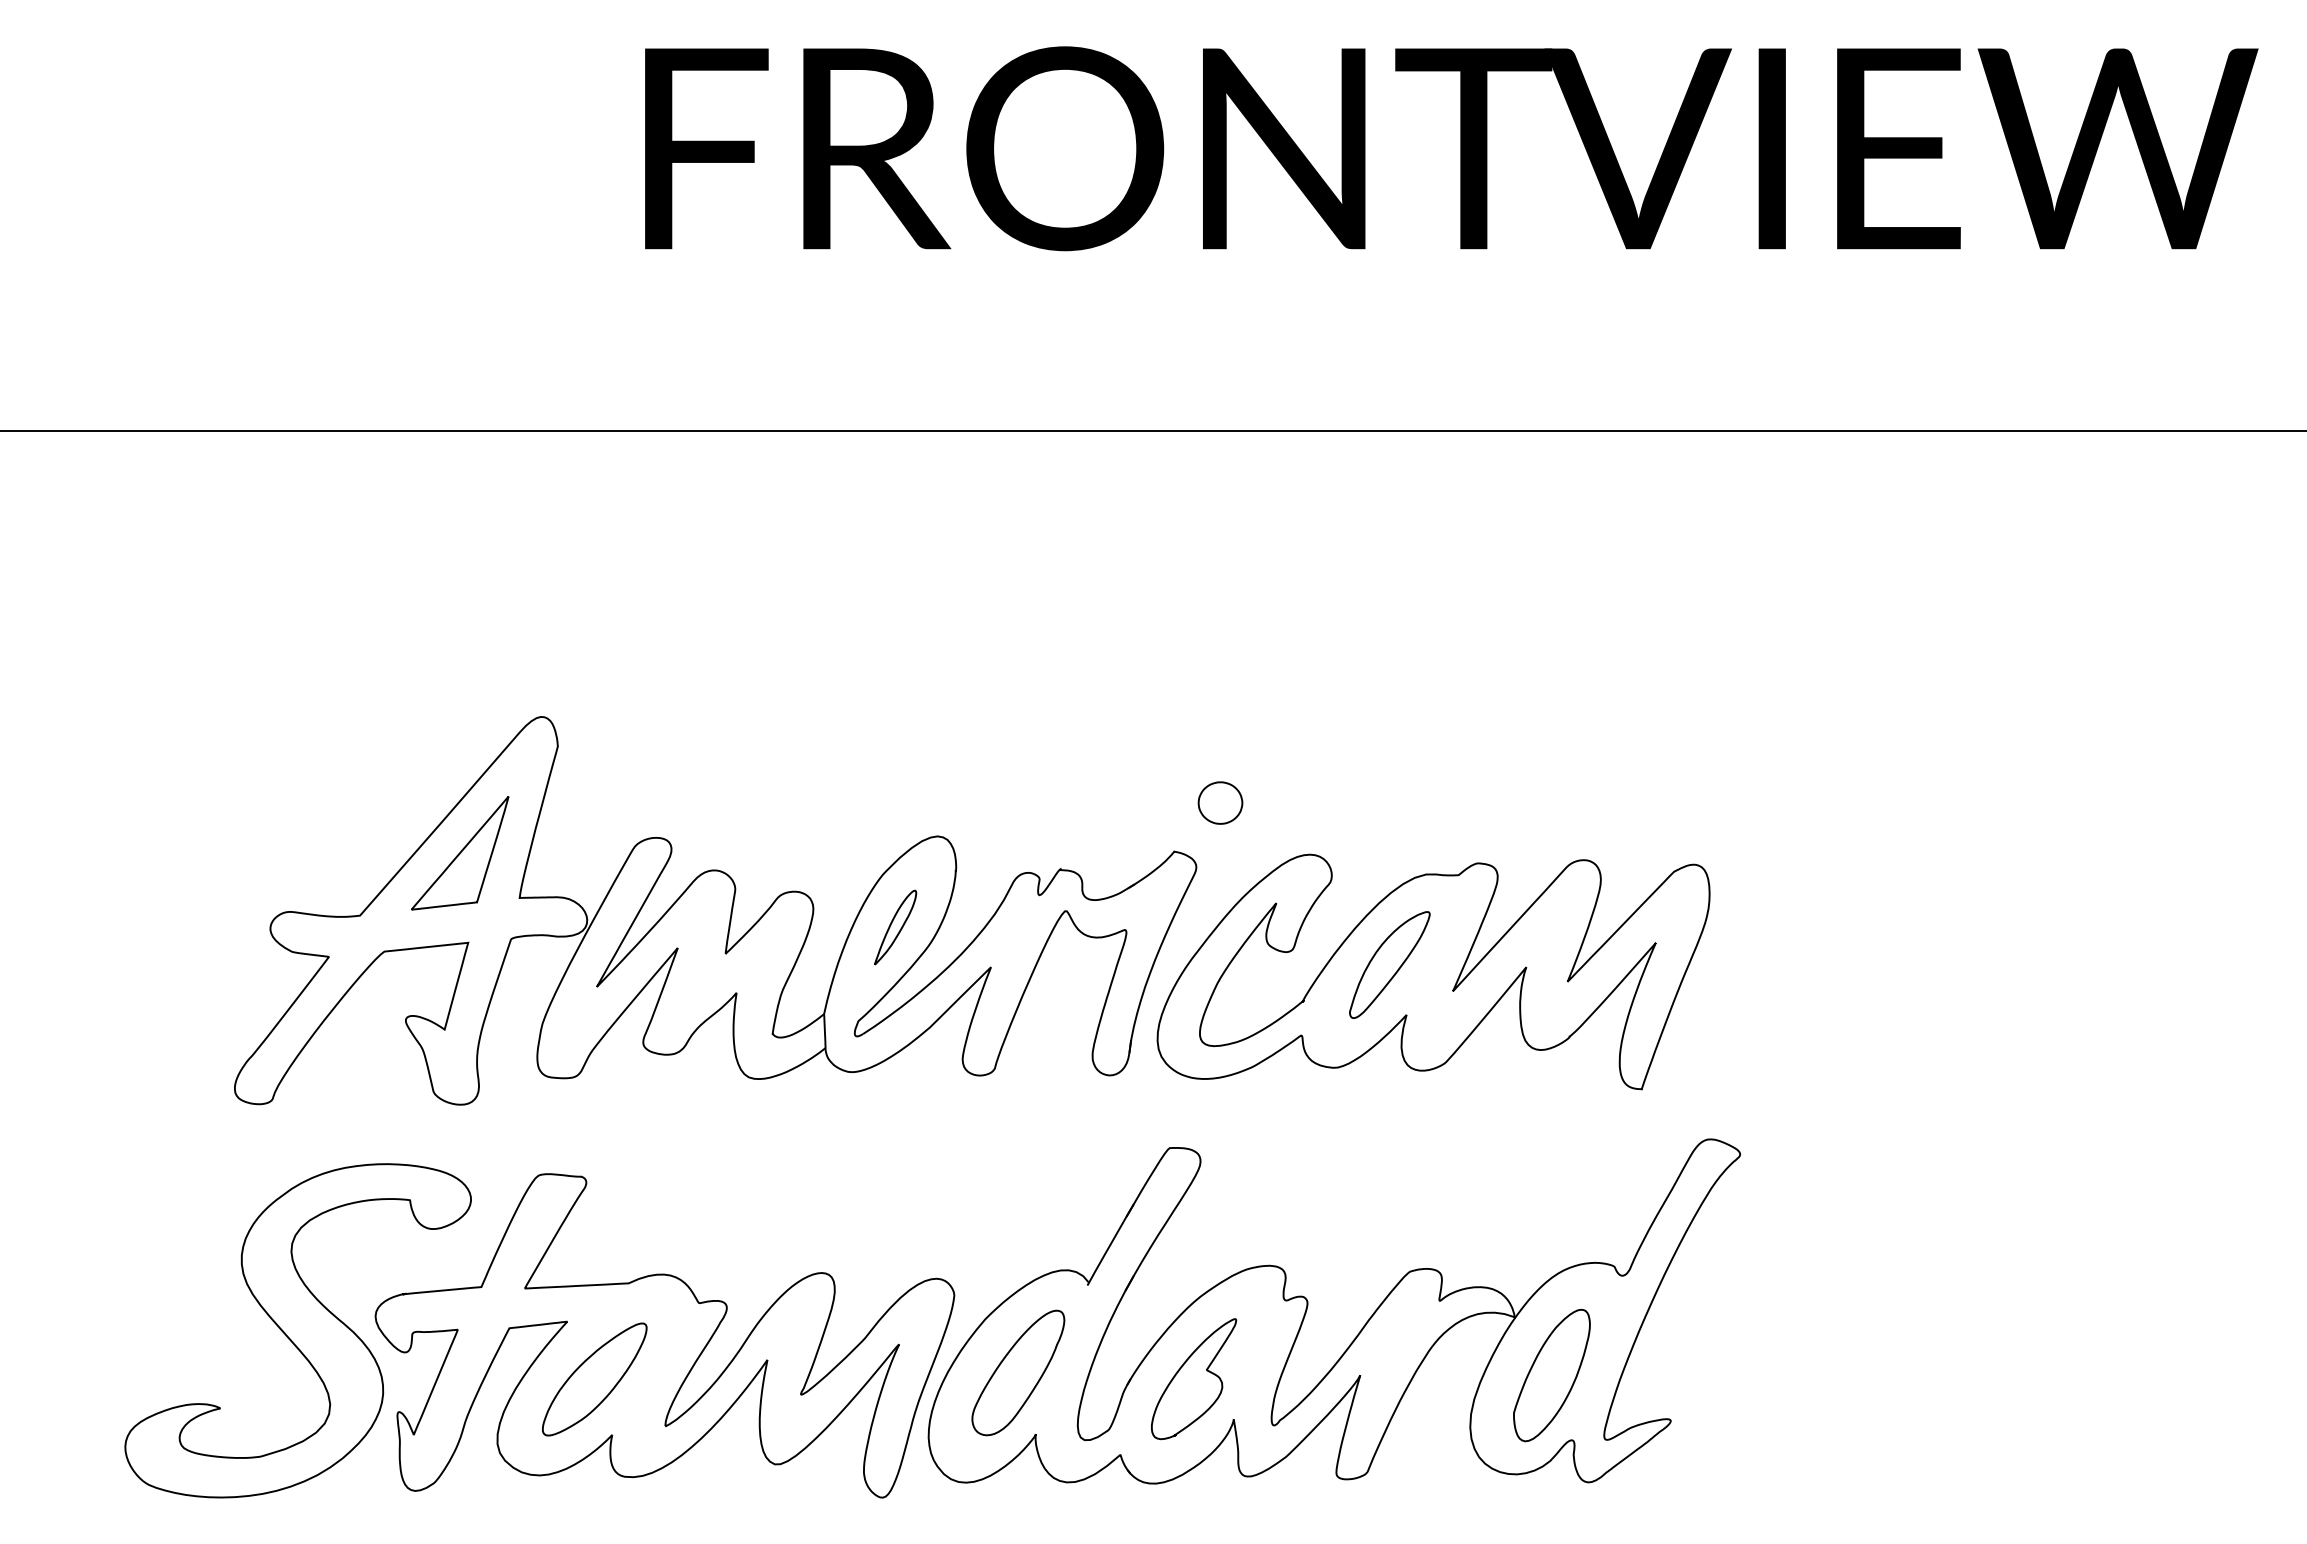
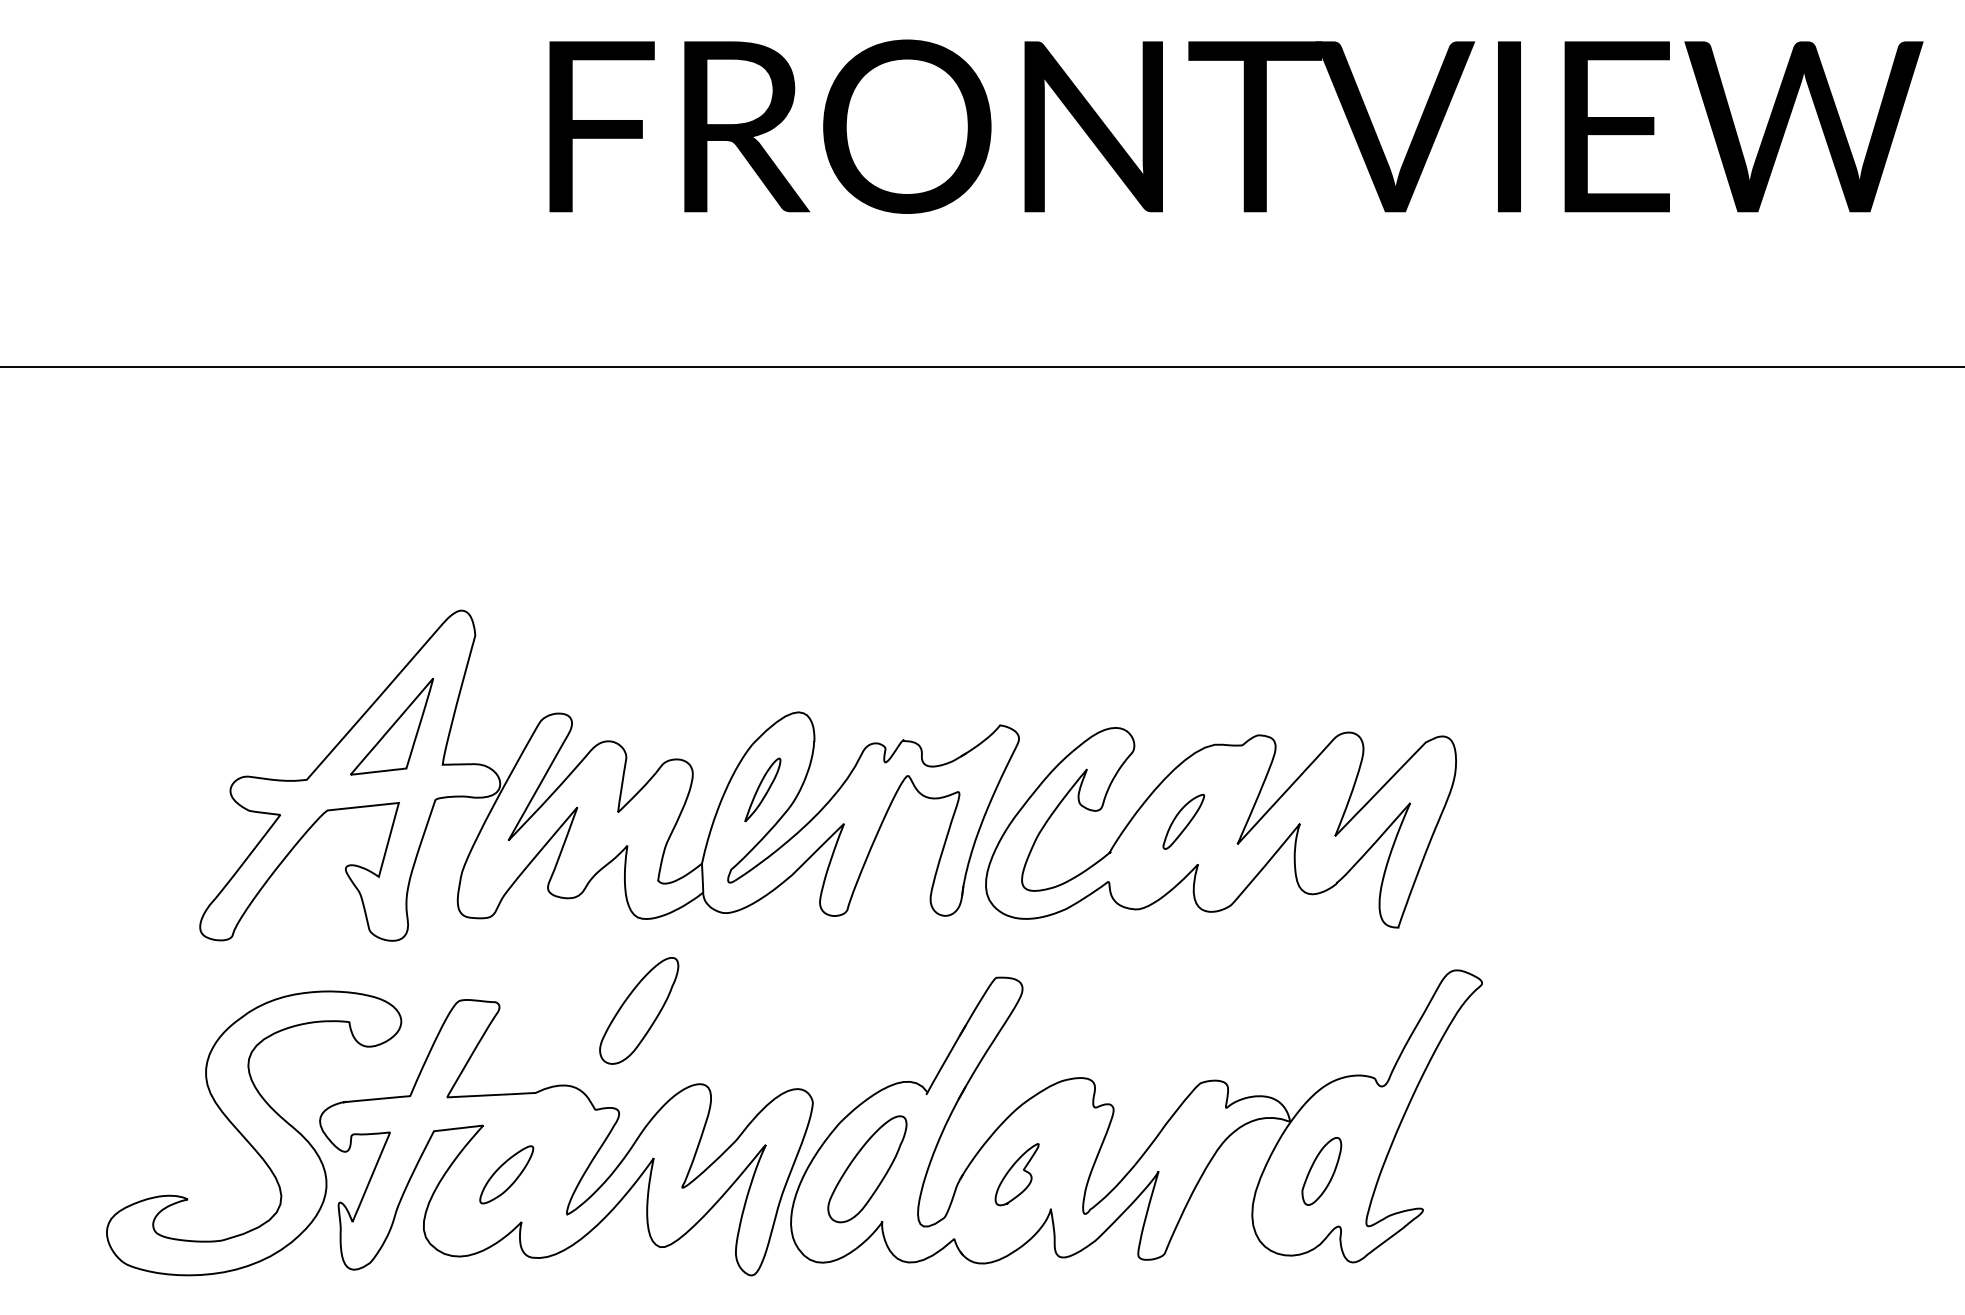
part: (1220, 802) -> (1039, 683), removed
part: (1389, 964) -> (1183, 821), size x0.6
part: (750, 1186) -> (639, 1010), added
part: (1551, 1375) -> (1321, 1171), size x0.6
part: (594, 1379) -> (506, 1174), size x0.6
part: (1194, 1379) -> (1017, 1174), size x0.6

